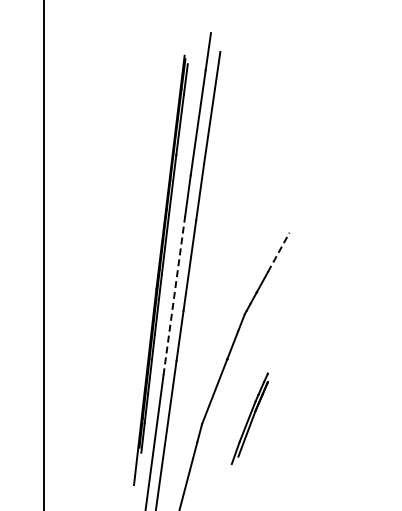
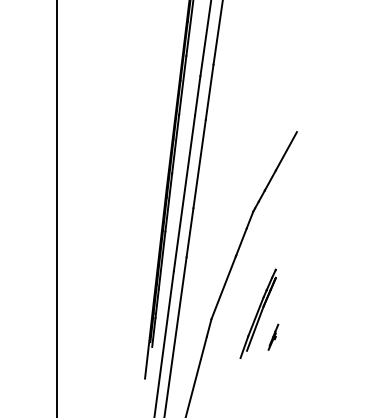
line: (279, 251) -> (287, 150), dashed -> solid
line: (174, 295) -> (184, 193), dashed -> solid
part: (265, 442) -> (273, 336), added

